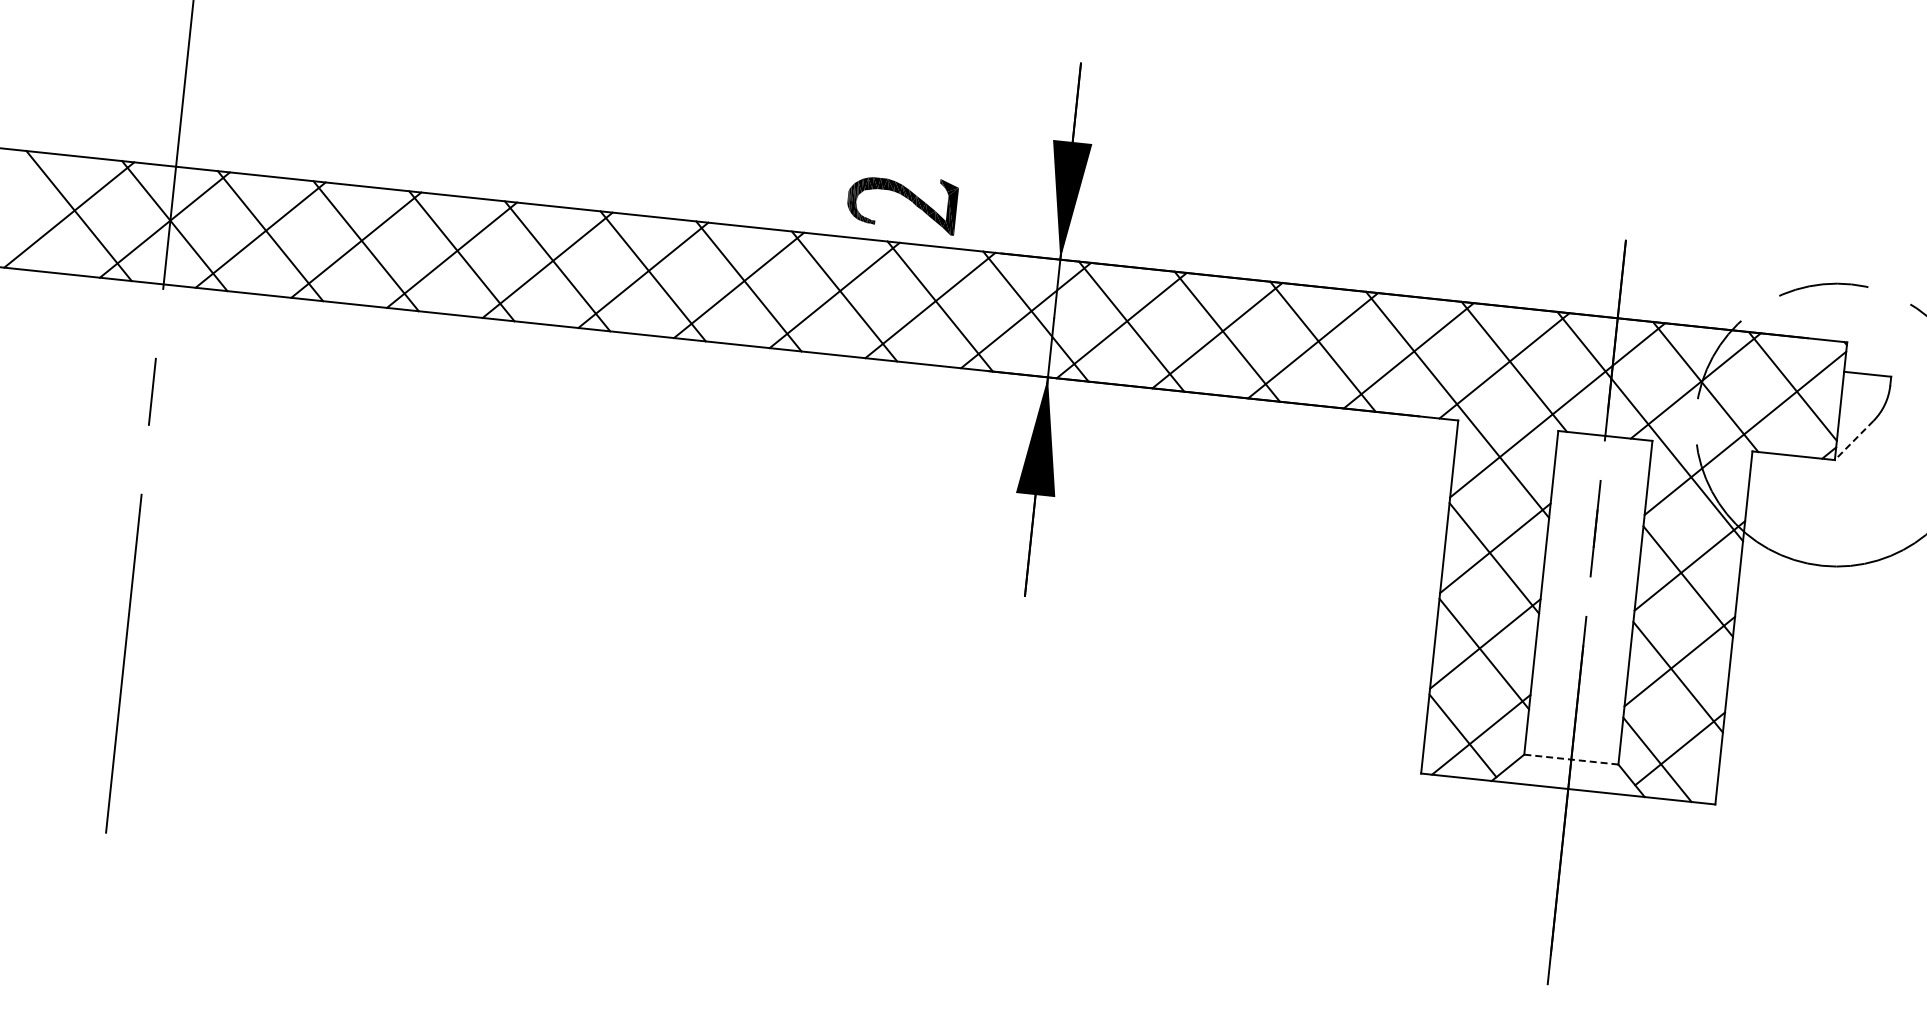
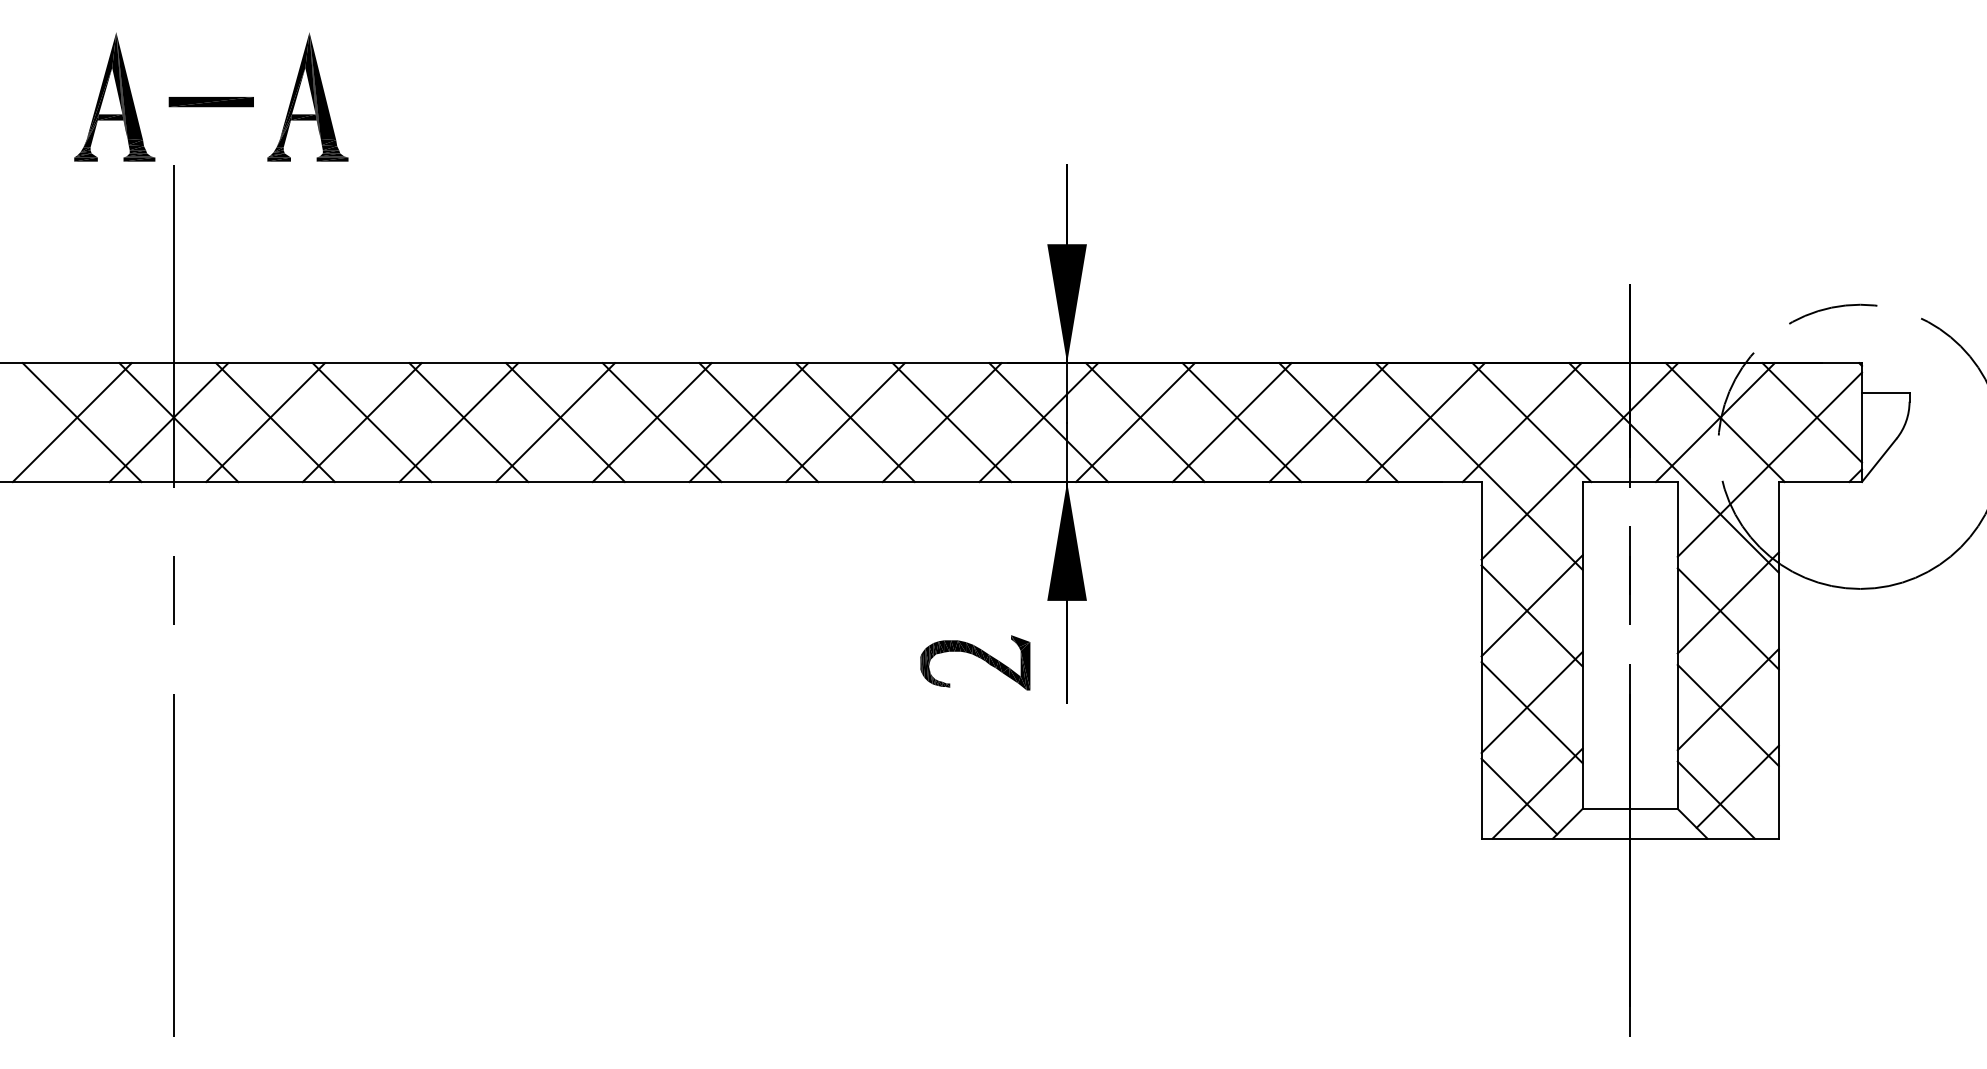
part: (902, 202) -> (975, 662), moved
line: (1854, 440) -> (1879, 460), dashed -> solid
line: (1571, 759) -> (1630, 808), dashed -> solid

